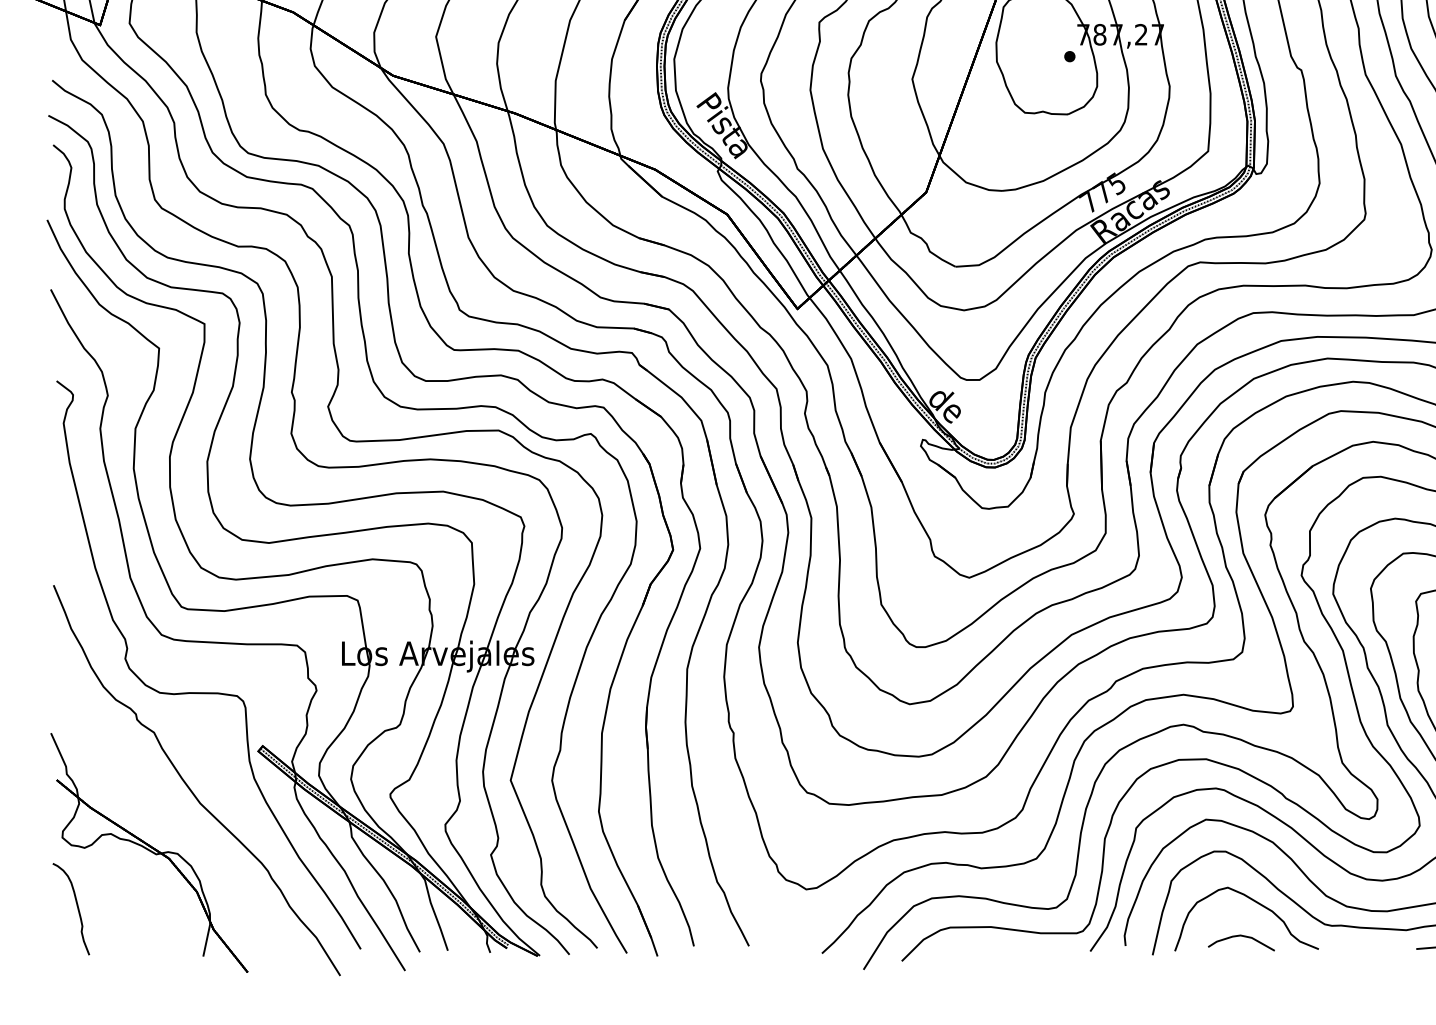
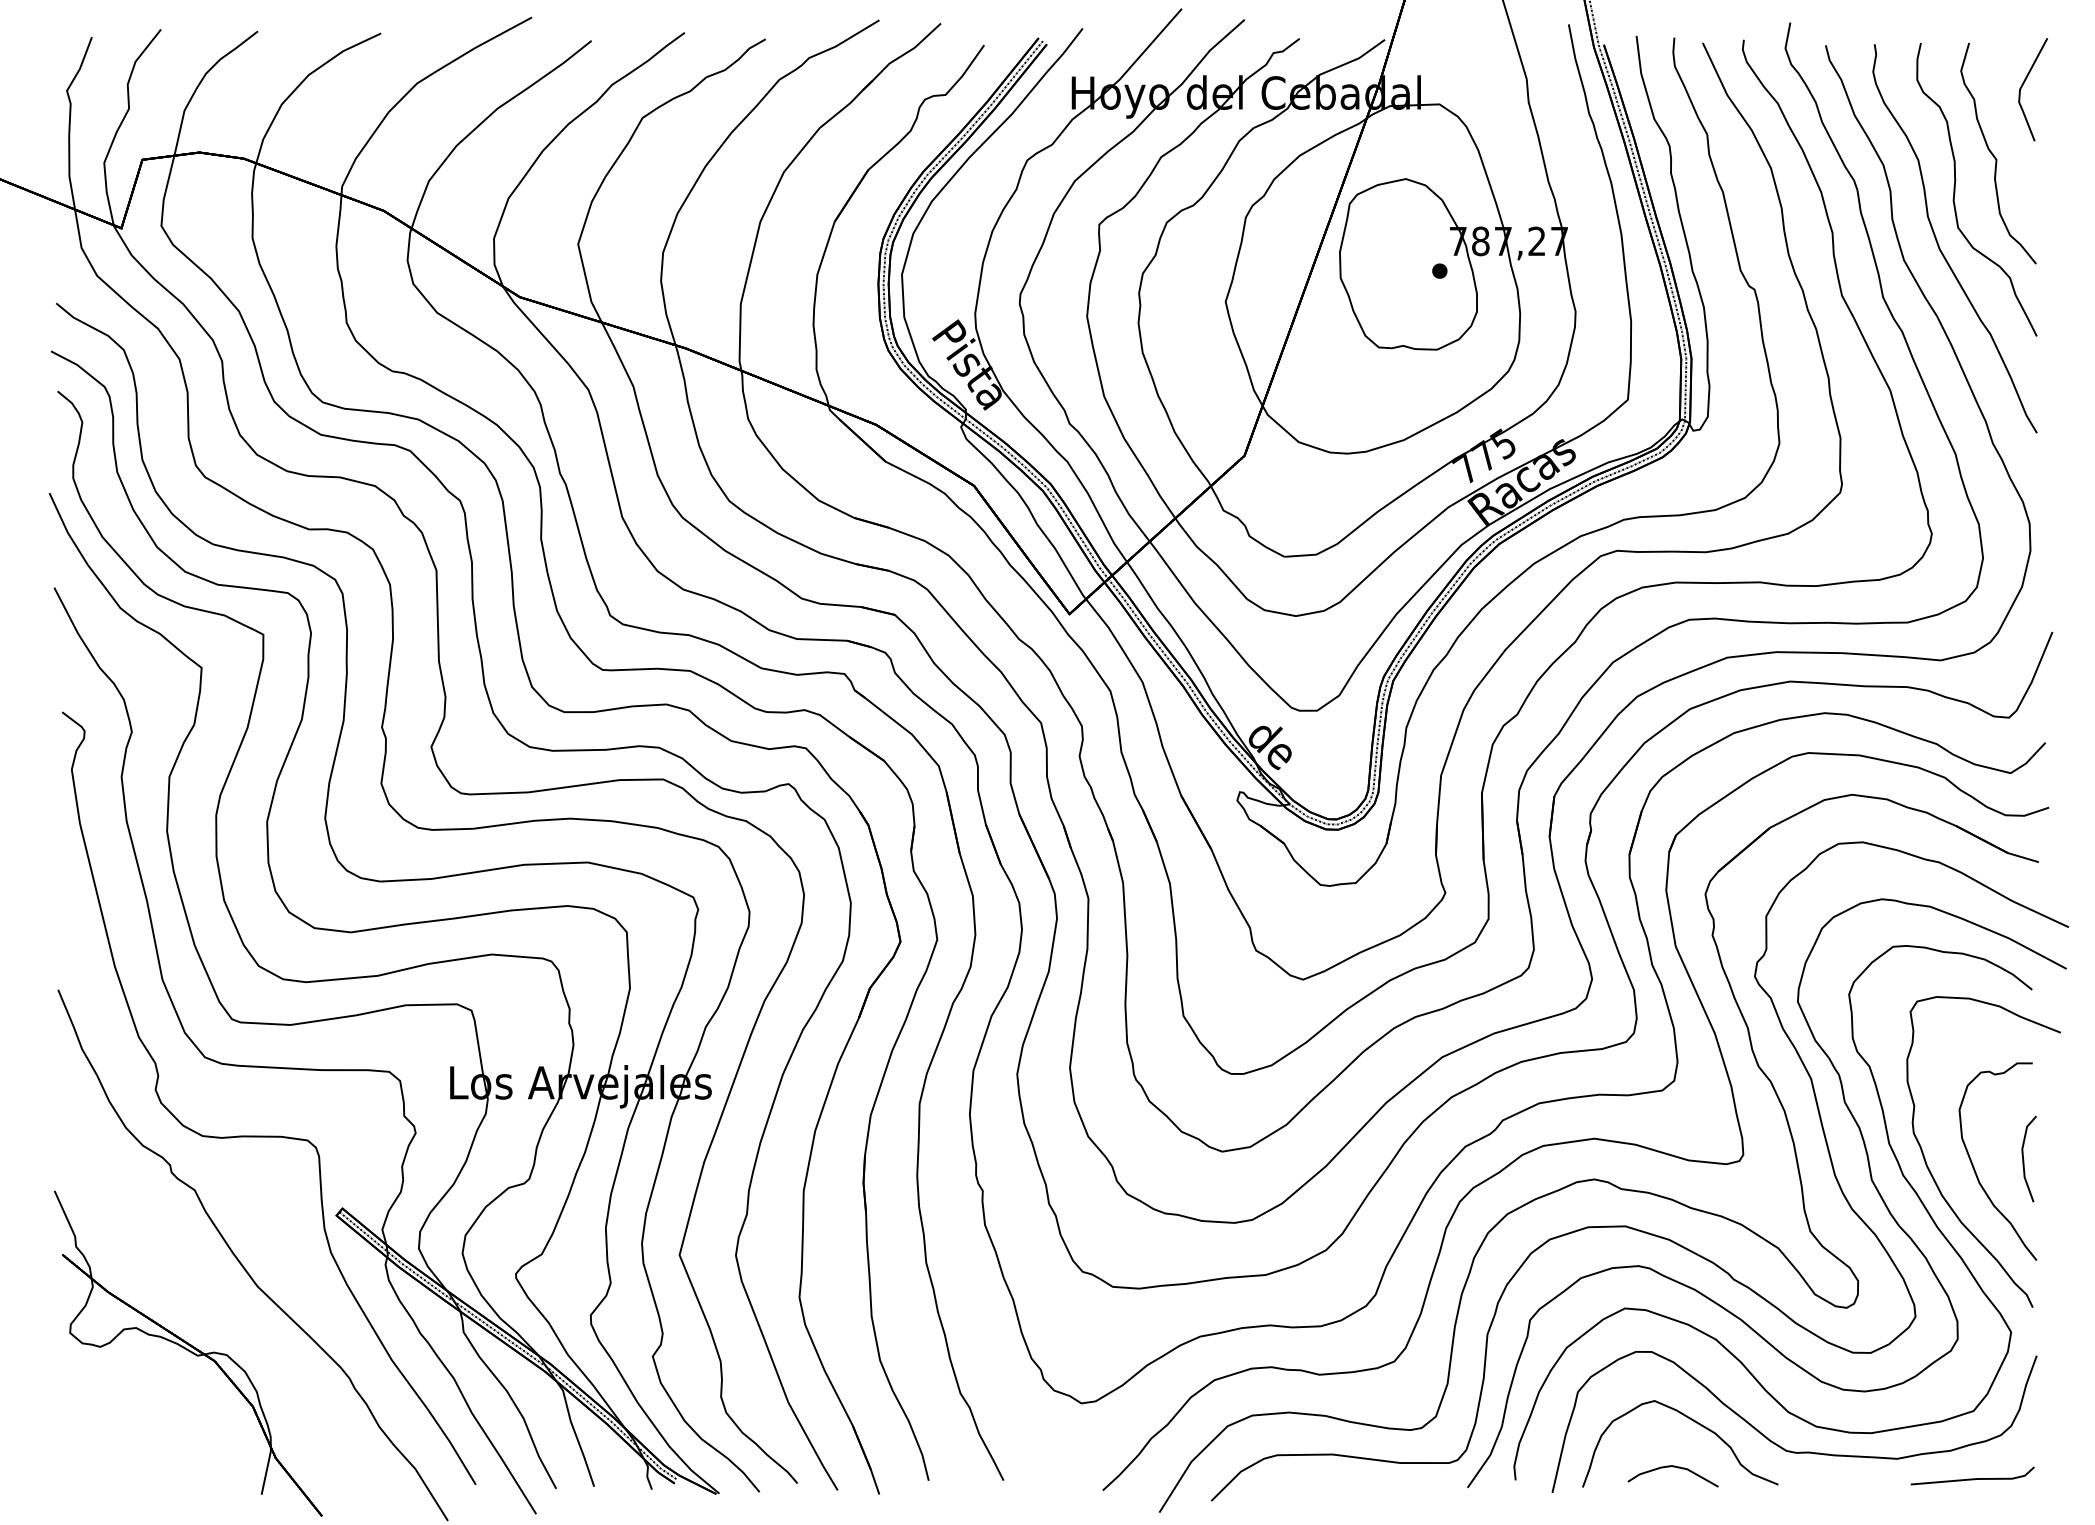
curve: (77, 908) -> (90, 1429), removed

